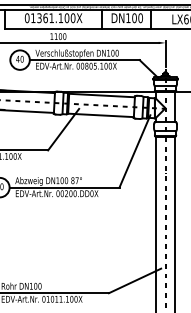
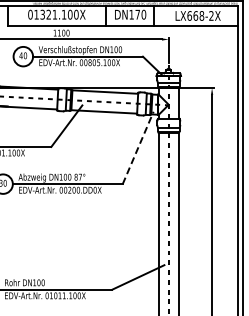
text: (45, 17) -> (48, 14), 01361.100X -> 01321.100X
text: (134, 17) -> (137, 14), DN100 -> DN170
line: (135, 150) -> (138, 147), solid -> dashed

